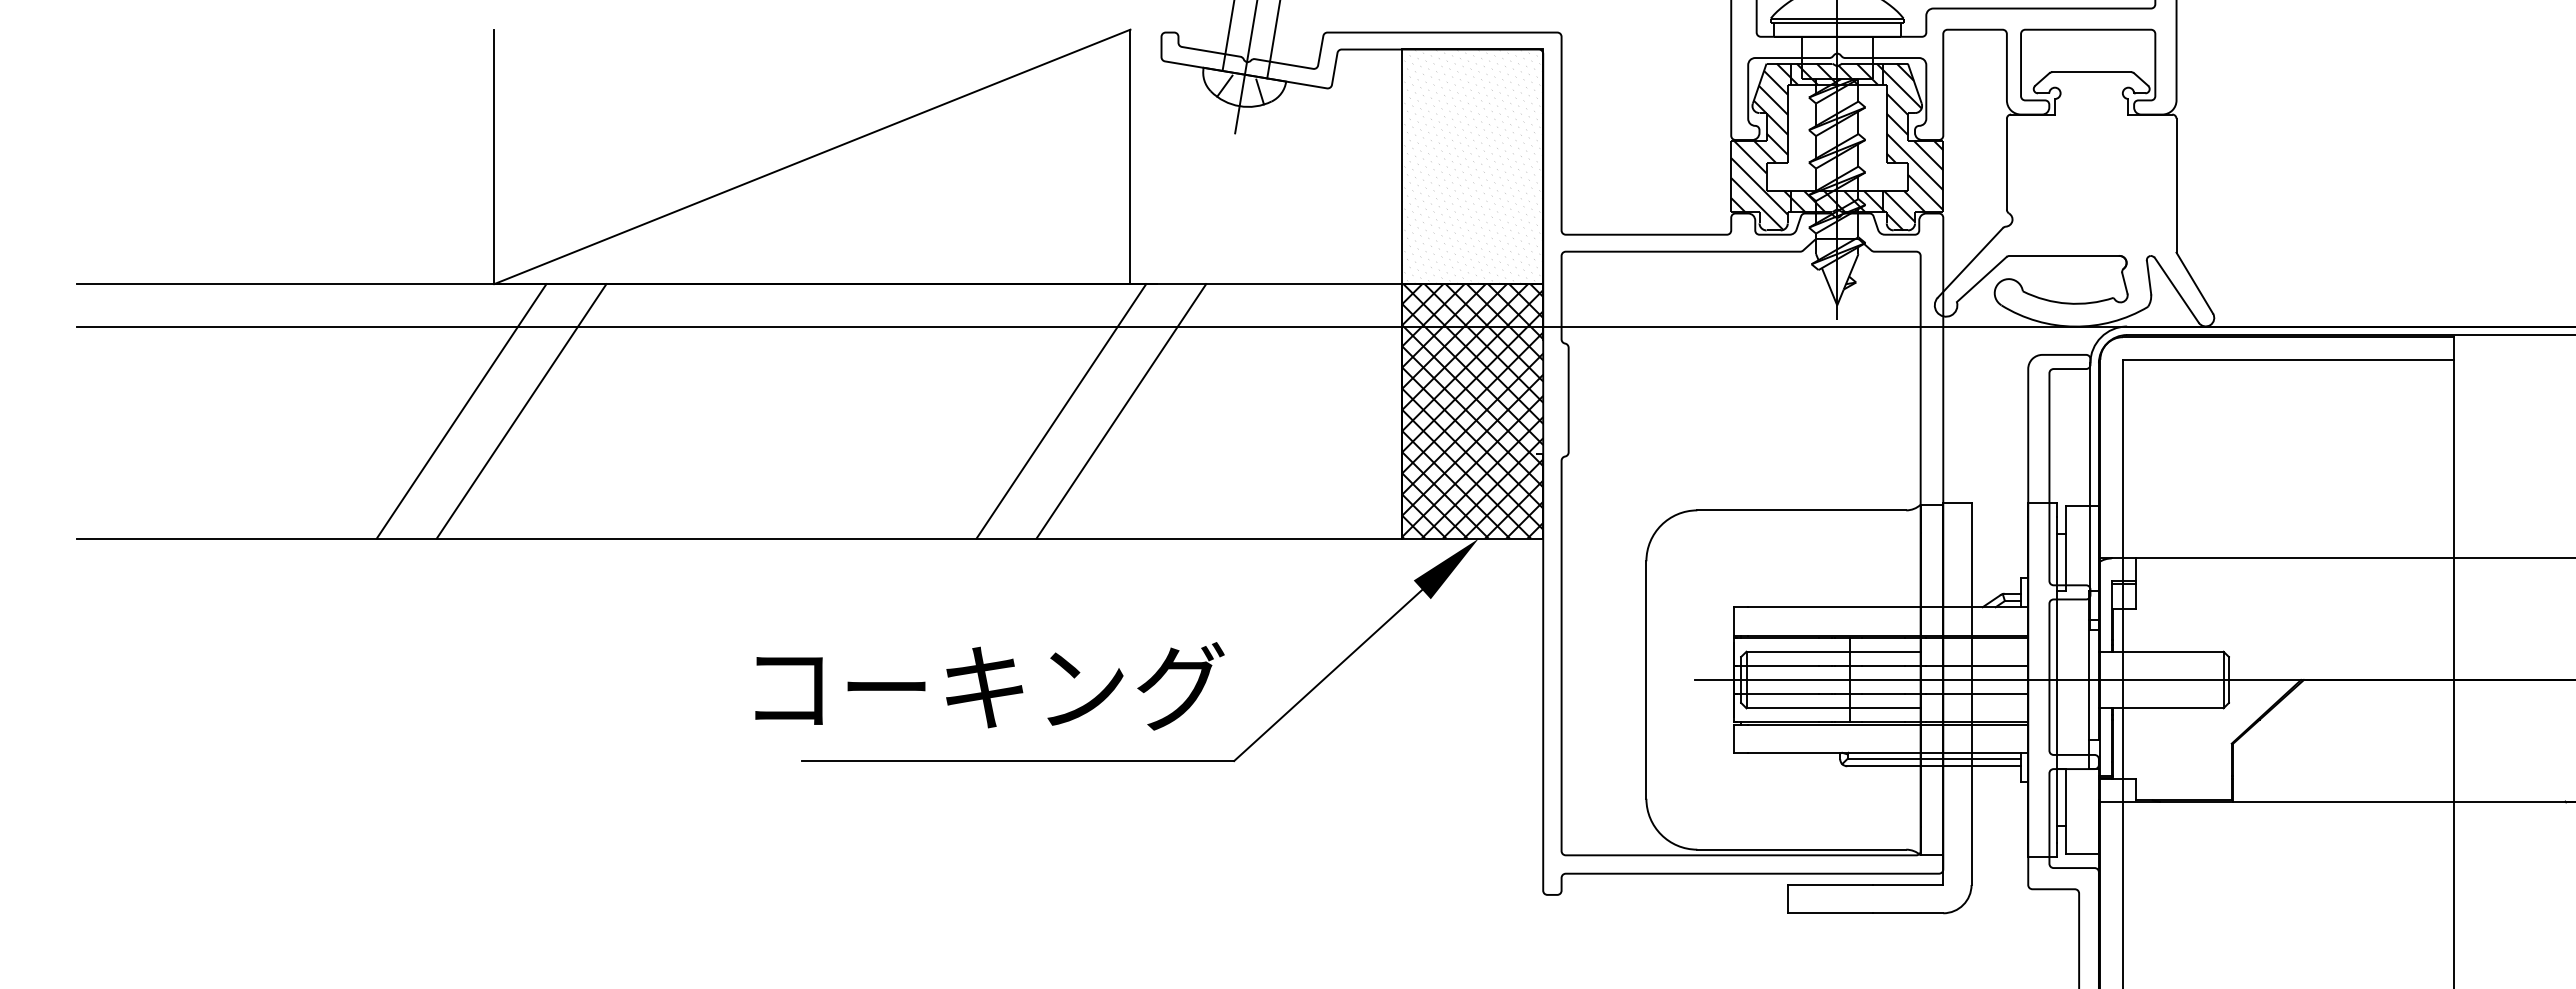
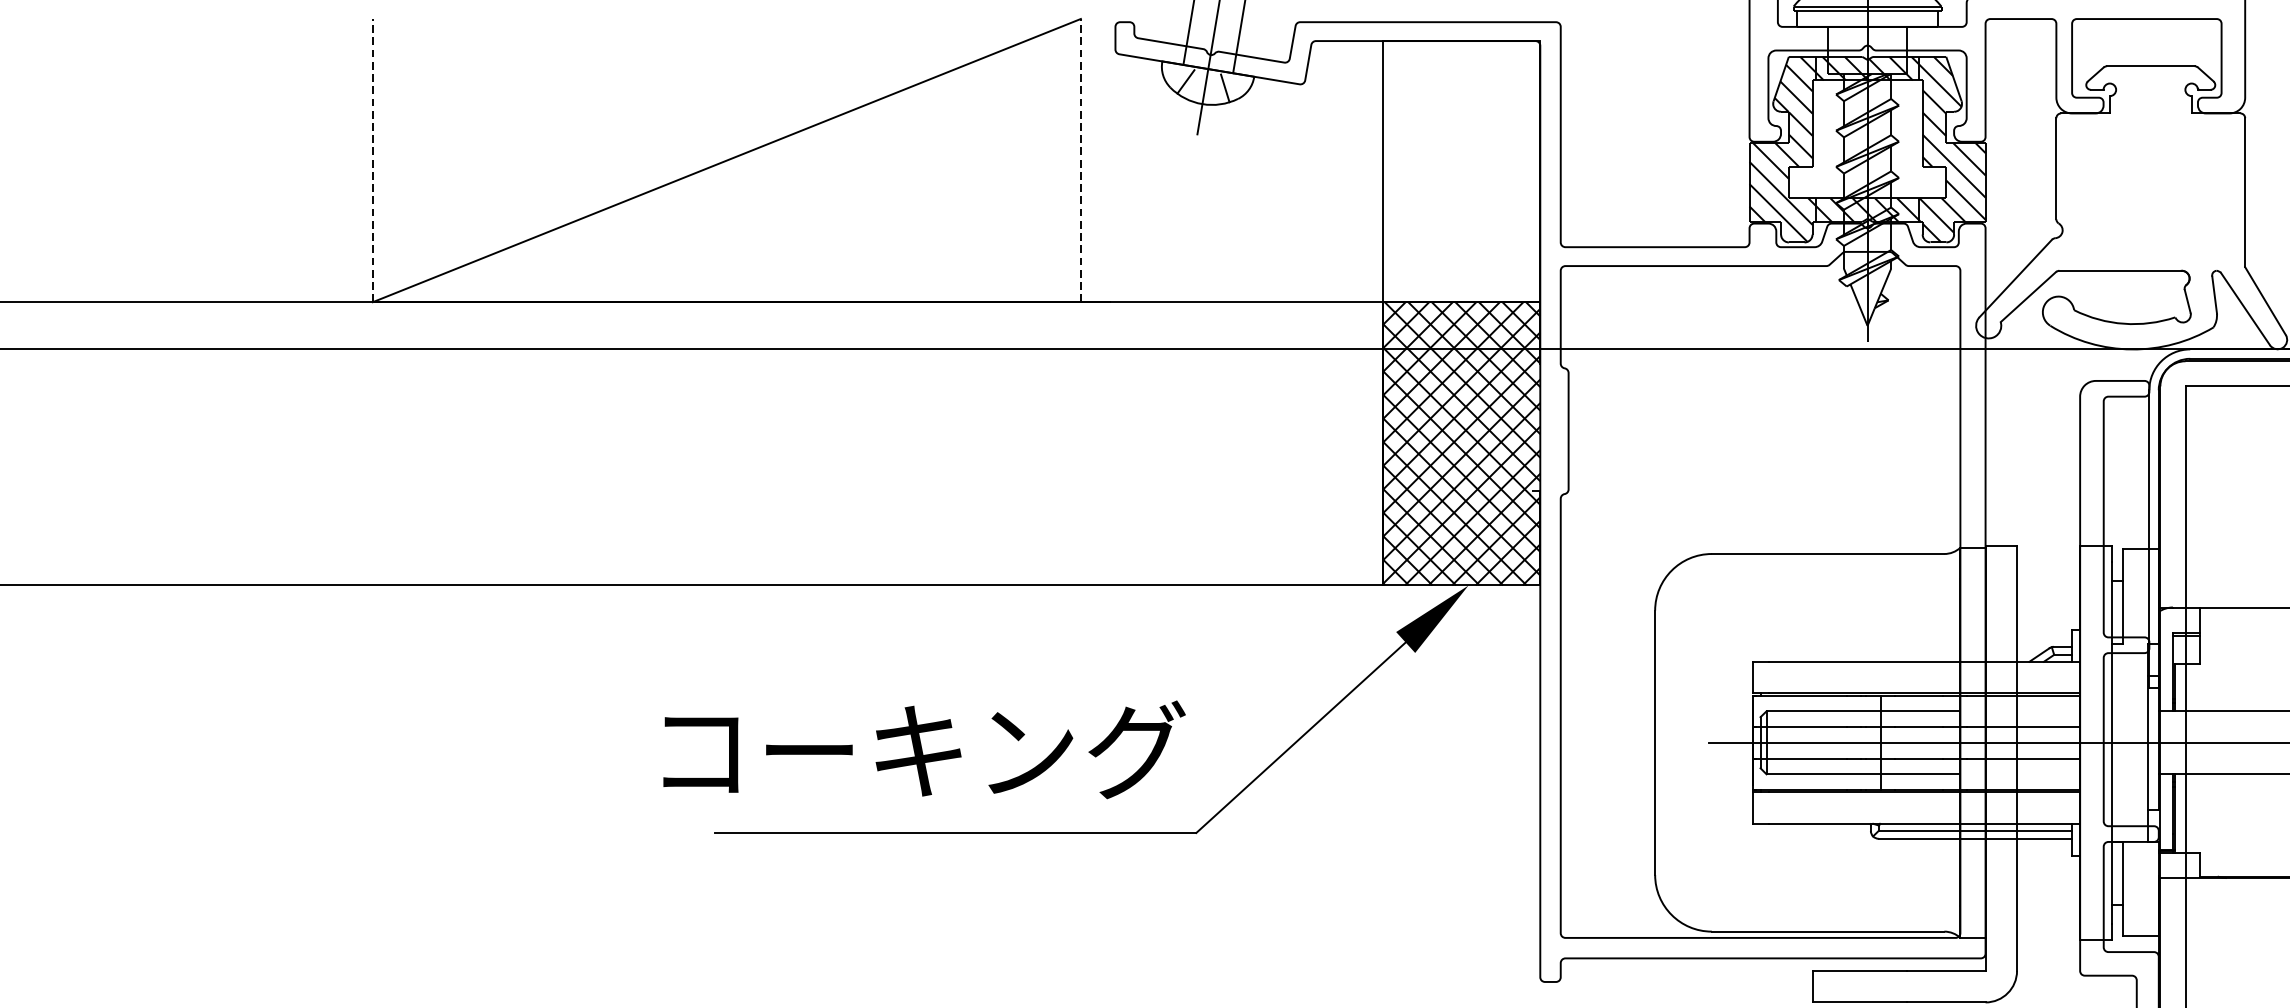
line: (494, 156) -> (373, 160), solid -> dashed
line: (1130, 156) -> (1080, 160), solid -> dashed
hatch: (1472, 166) -> (1461, 171), removed
line: (461, 411) -> (336, 443), removed
line: (521, 411) -> (403, 443), removed
line: (1061, 411) -> (1004, 443), removed
line: (1121, 411) -> (1070, 443), removed

